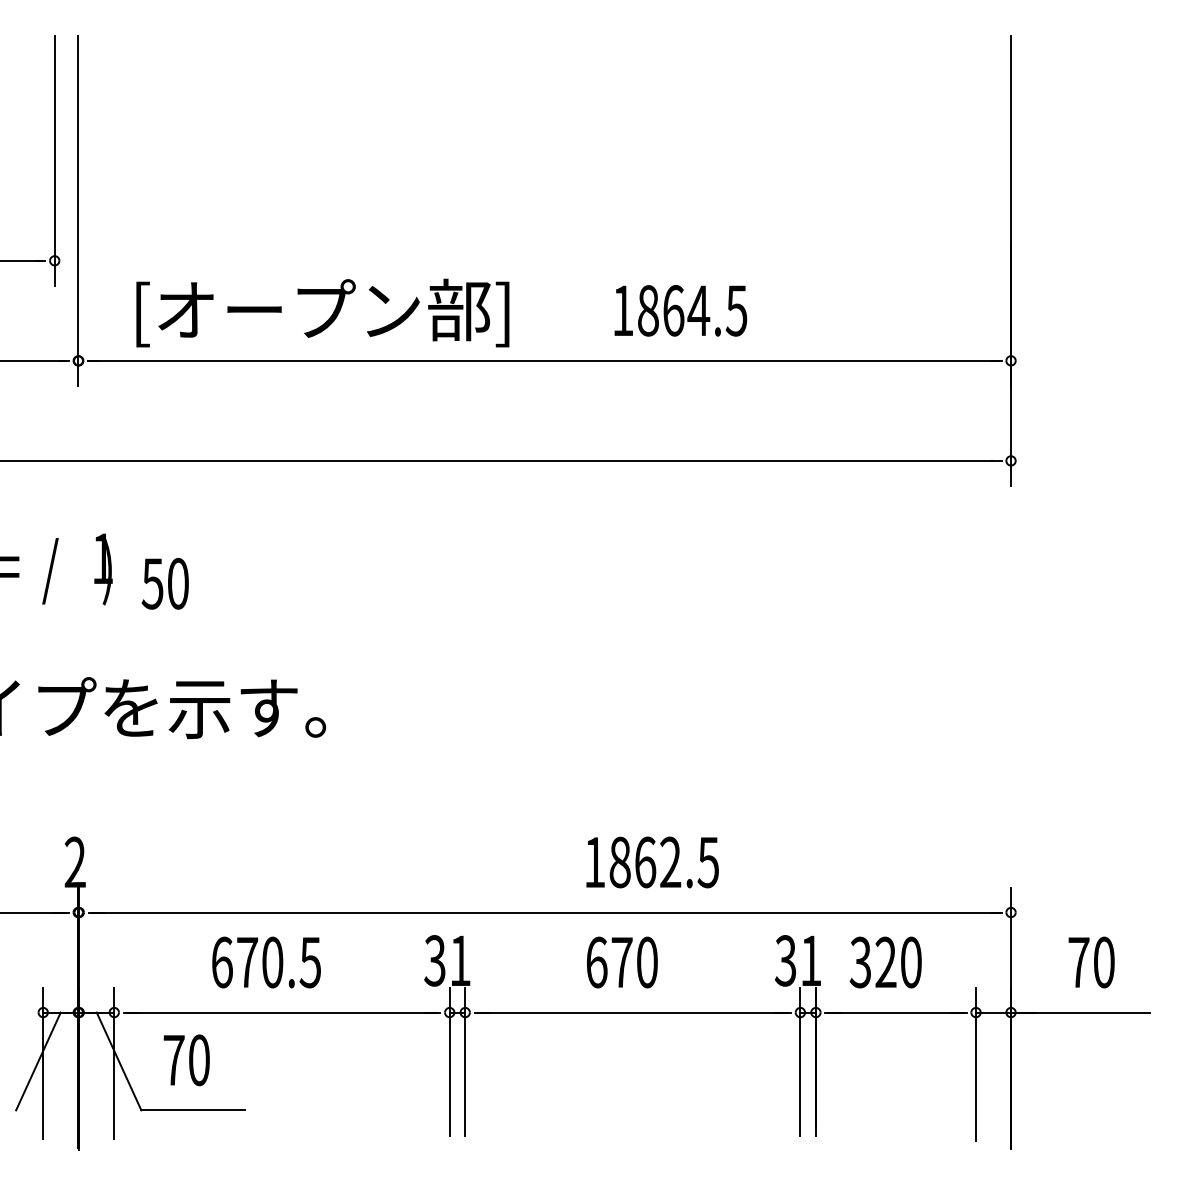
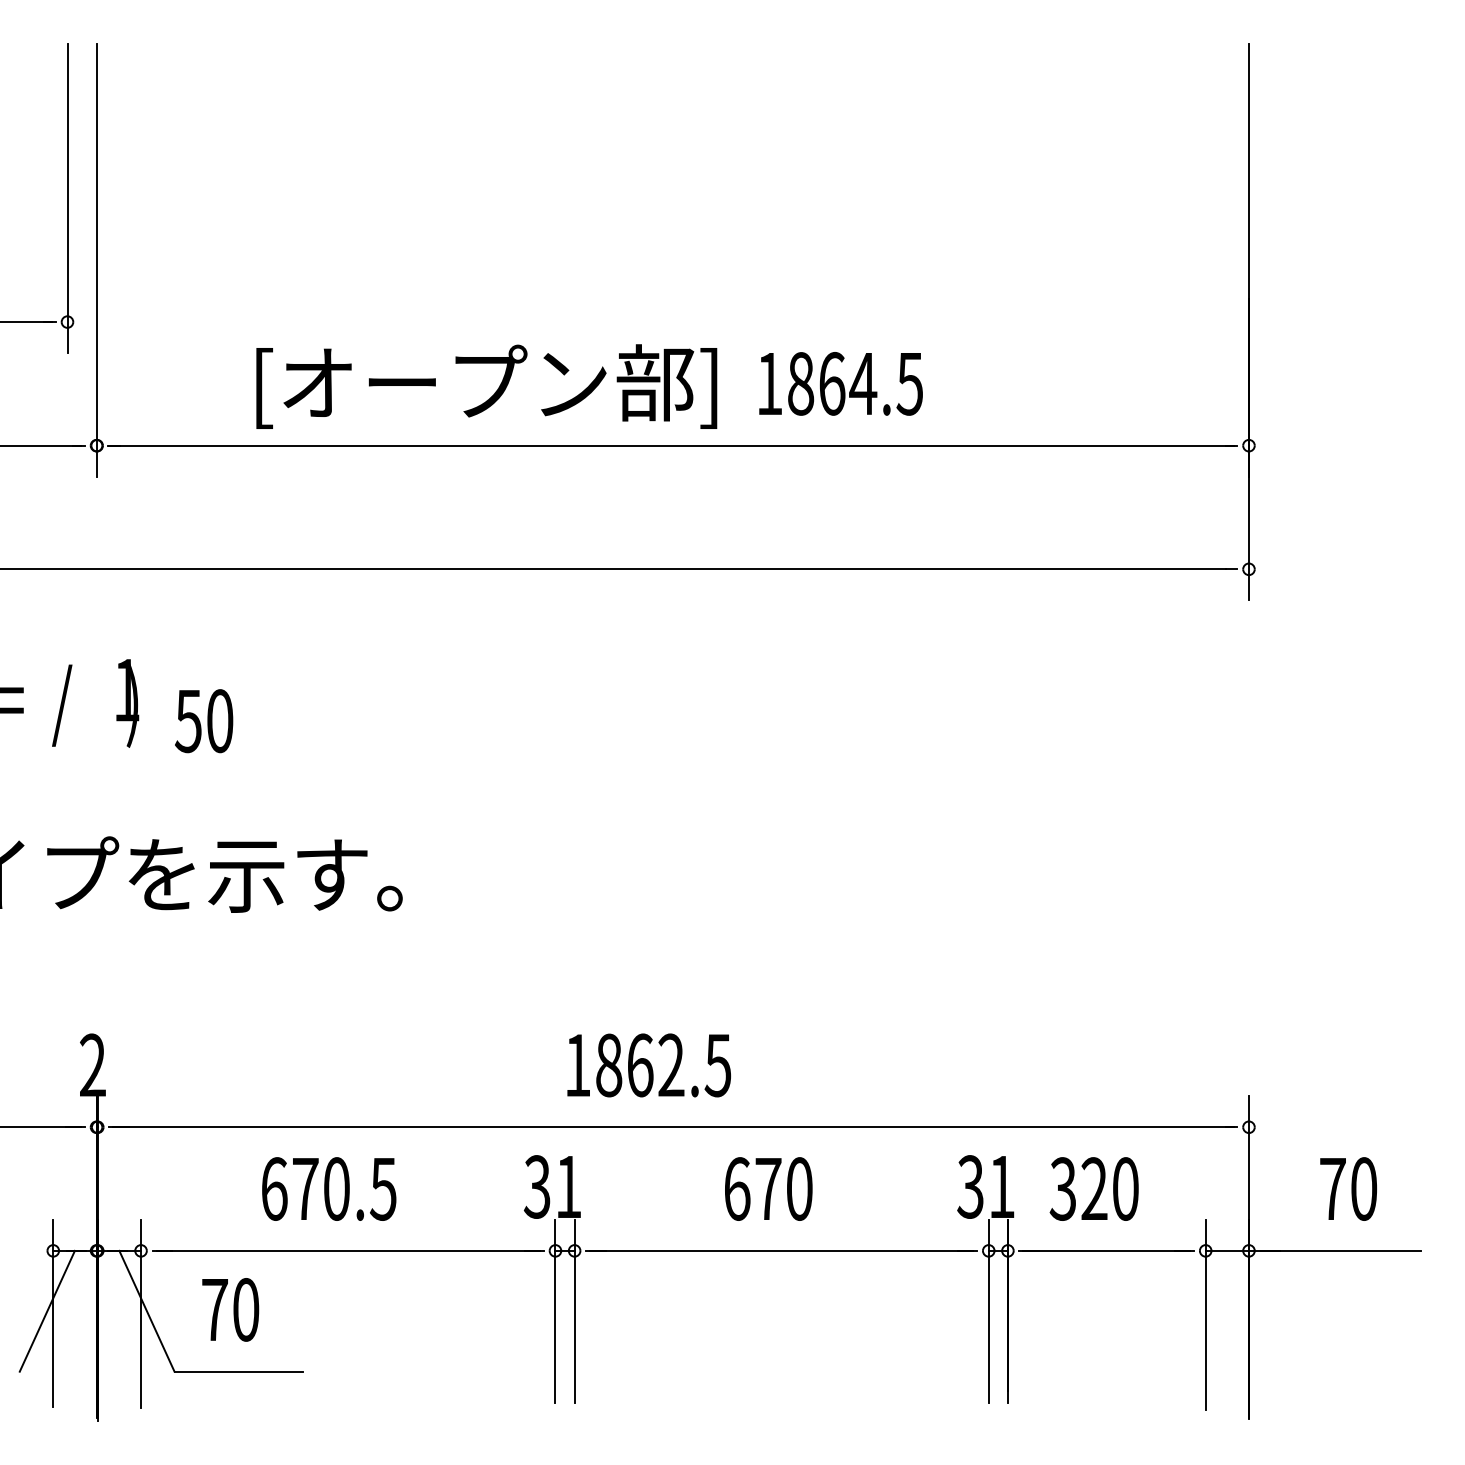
text: (322, 312) -> (486, 386), moved
text: (652, 862) -> (648, 1065), moved

